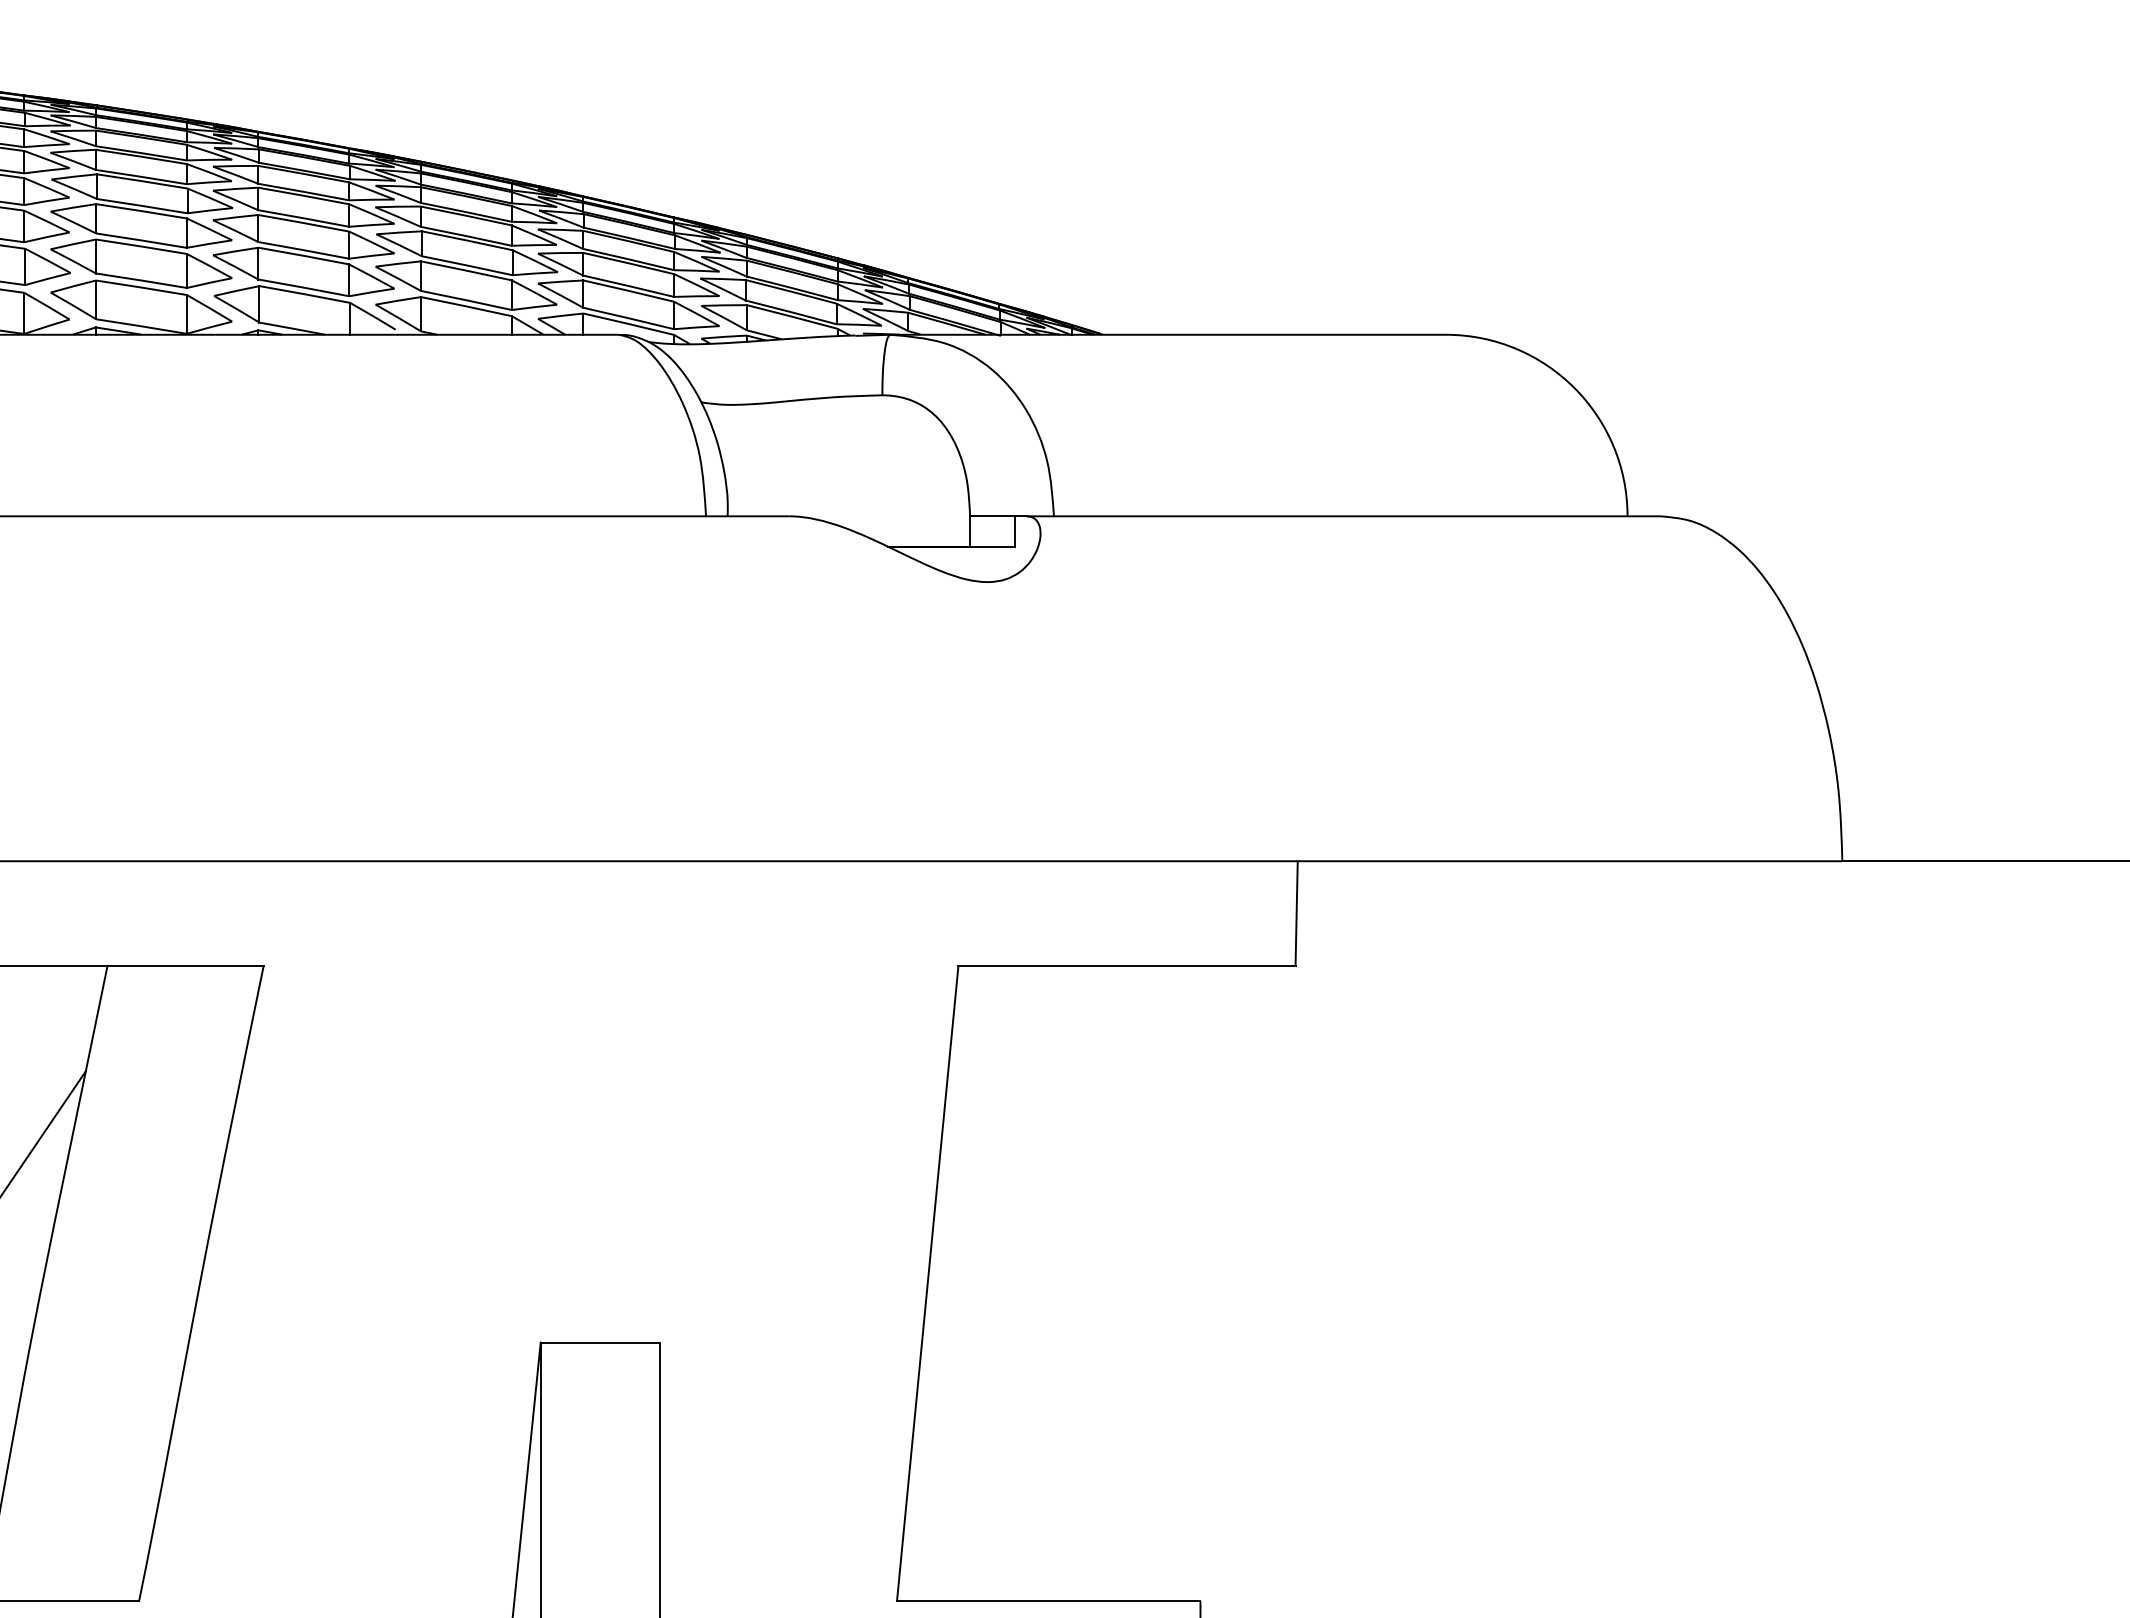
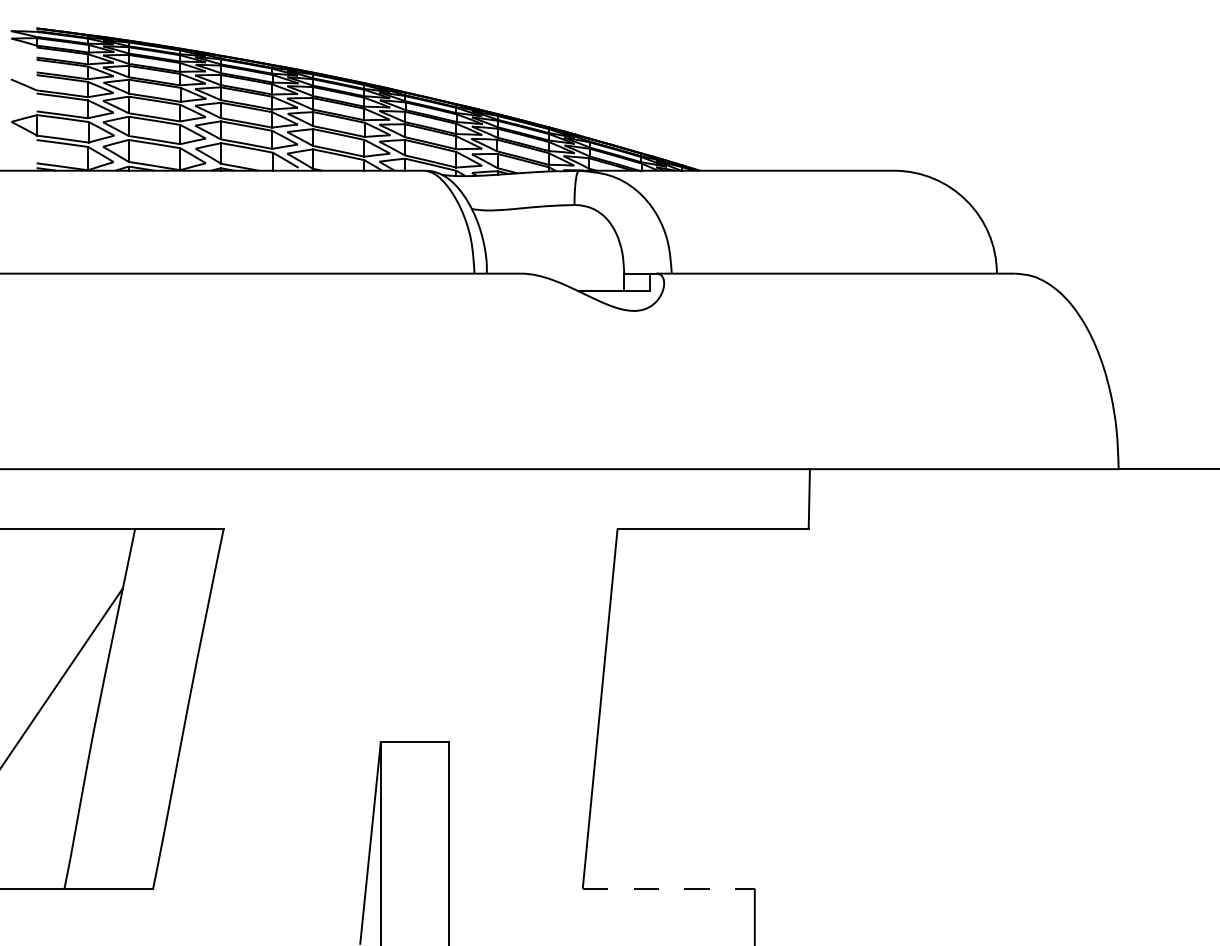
line: (1049, 1600) -> (669, 888), solid -> dashed

